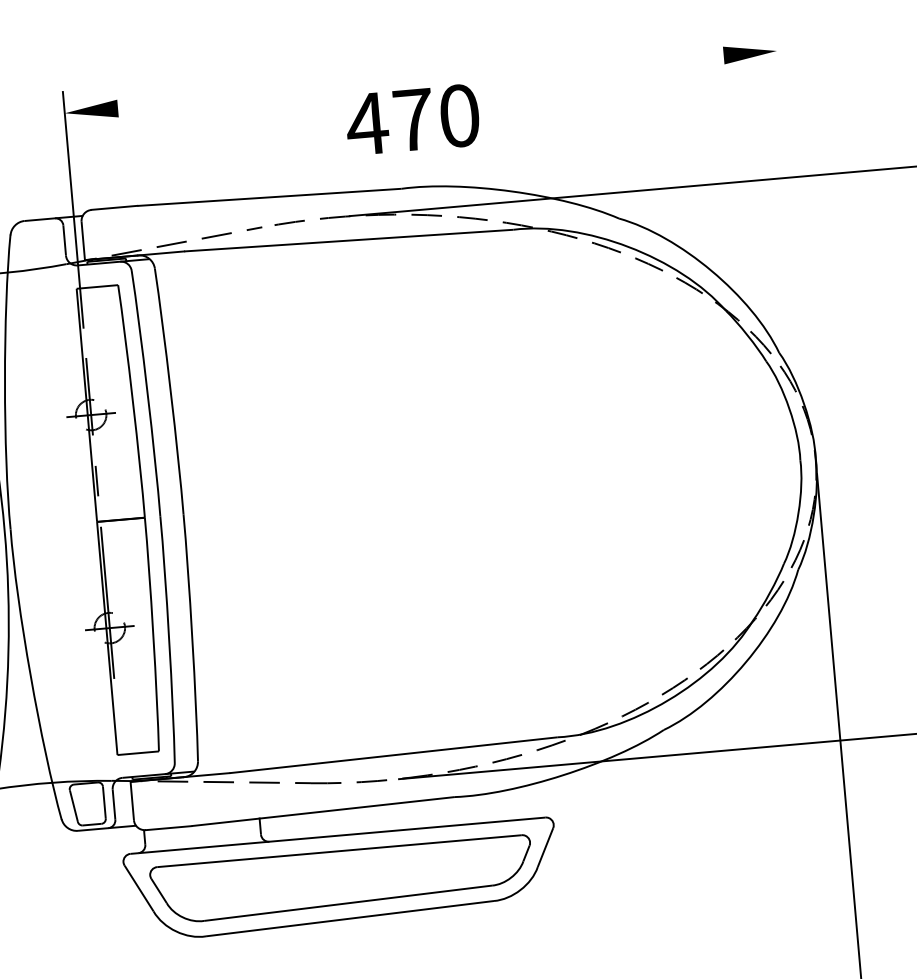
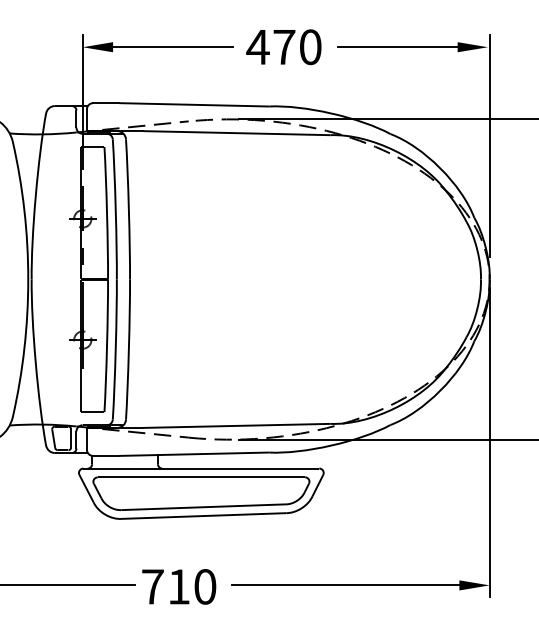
line: (630, 64) -> (404, 47), added
line: (210, 101) -> (165, 47), added
text: (412, 120) -> (283, 47), moved
line: (794, 225) -> (489, 146), added

